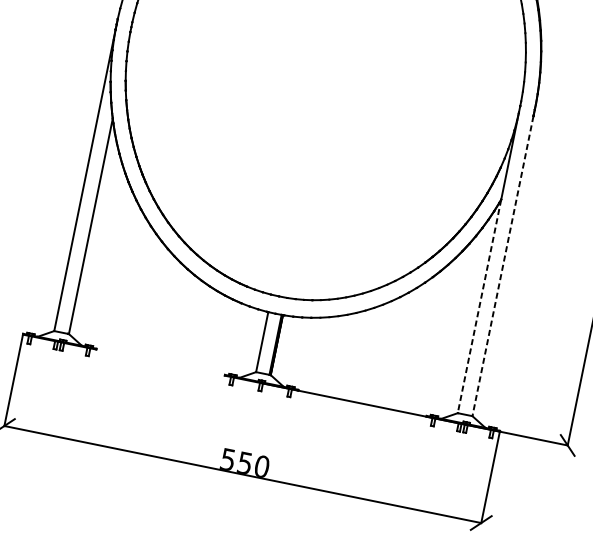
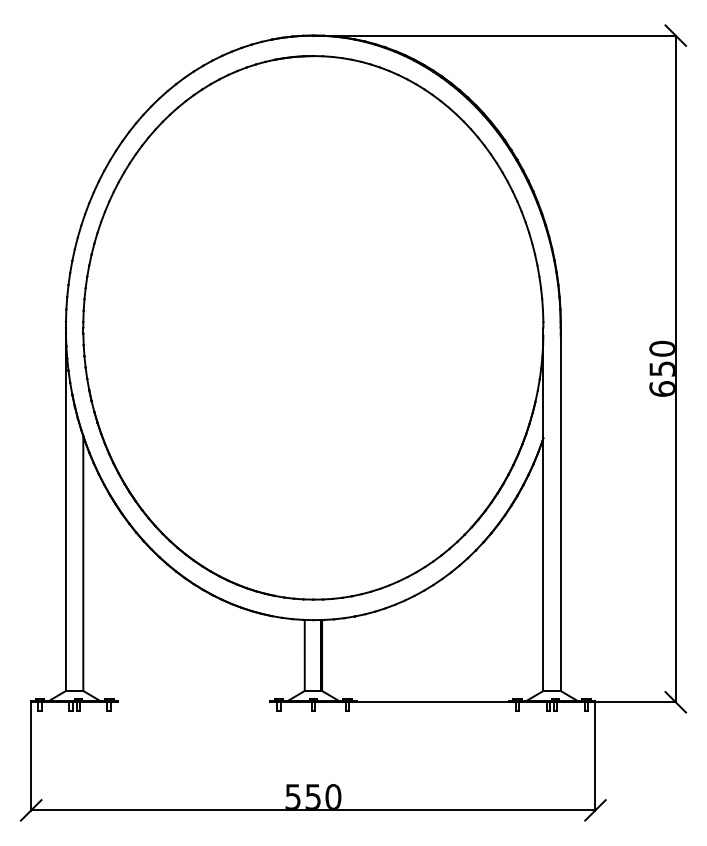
line: (502, 266) -> (560, 513), dashed -> solid
line: (479, 307) -> (543, 565), dashed -> solid

